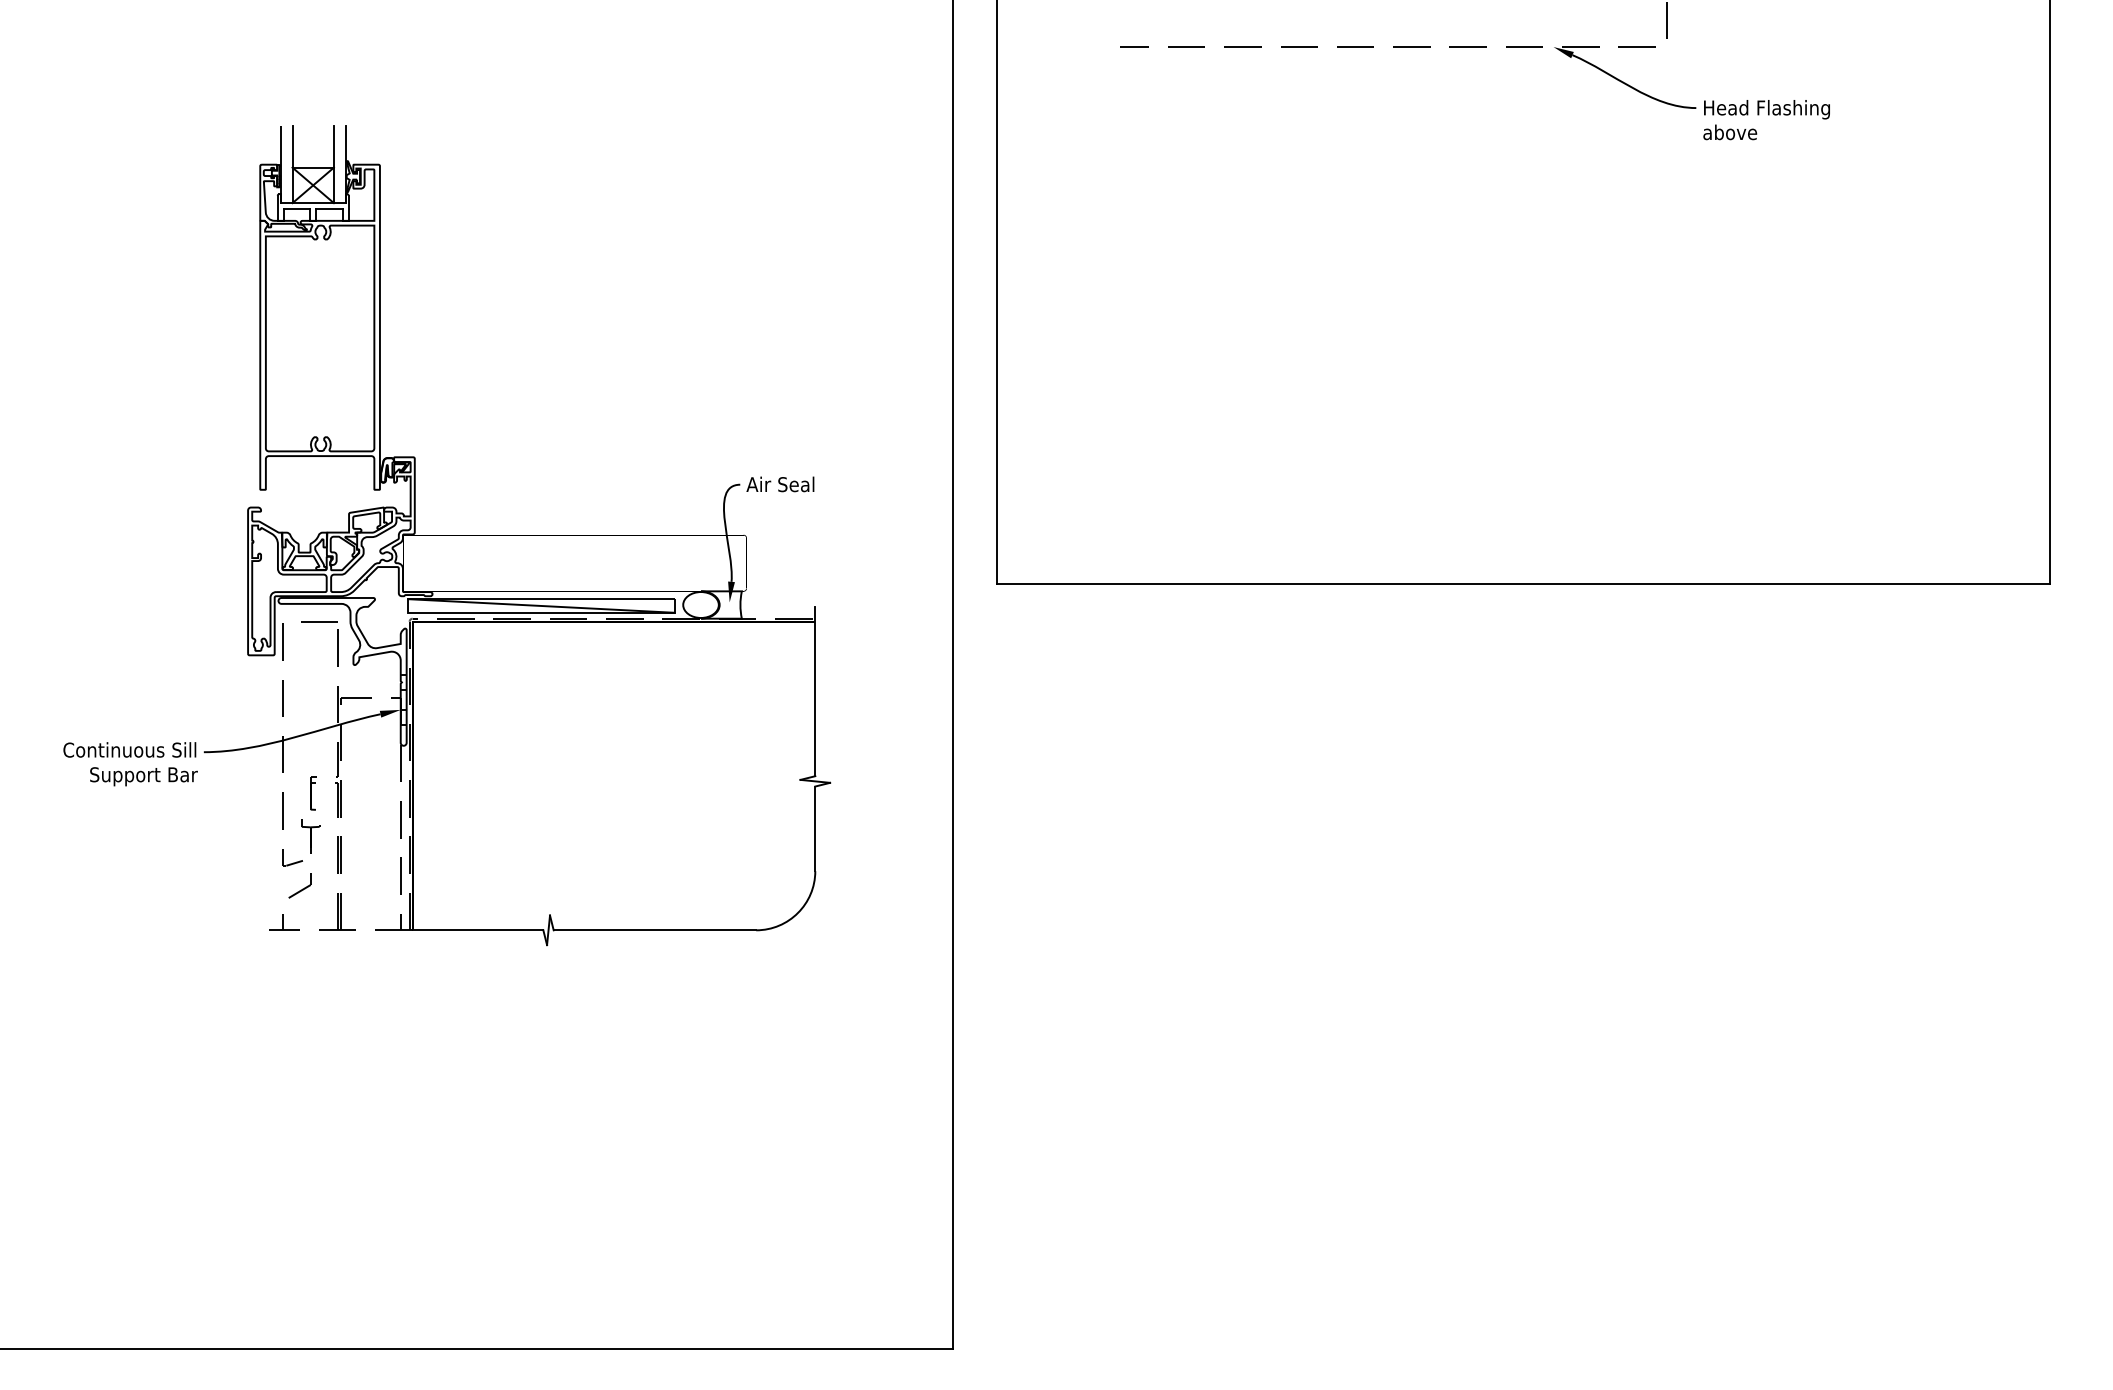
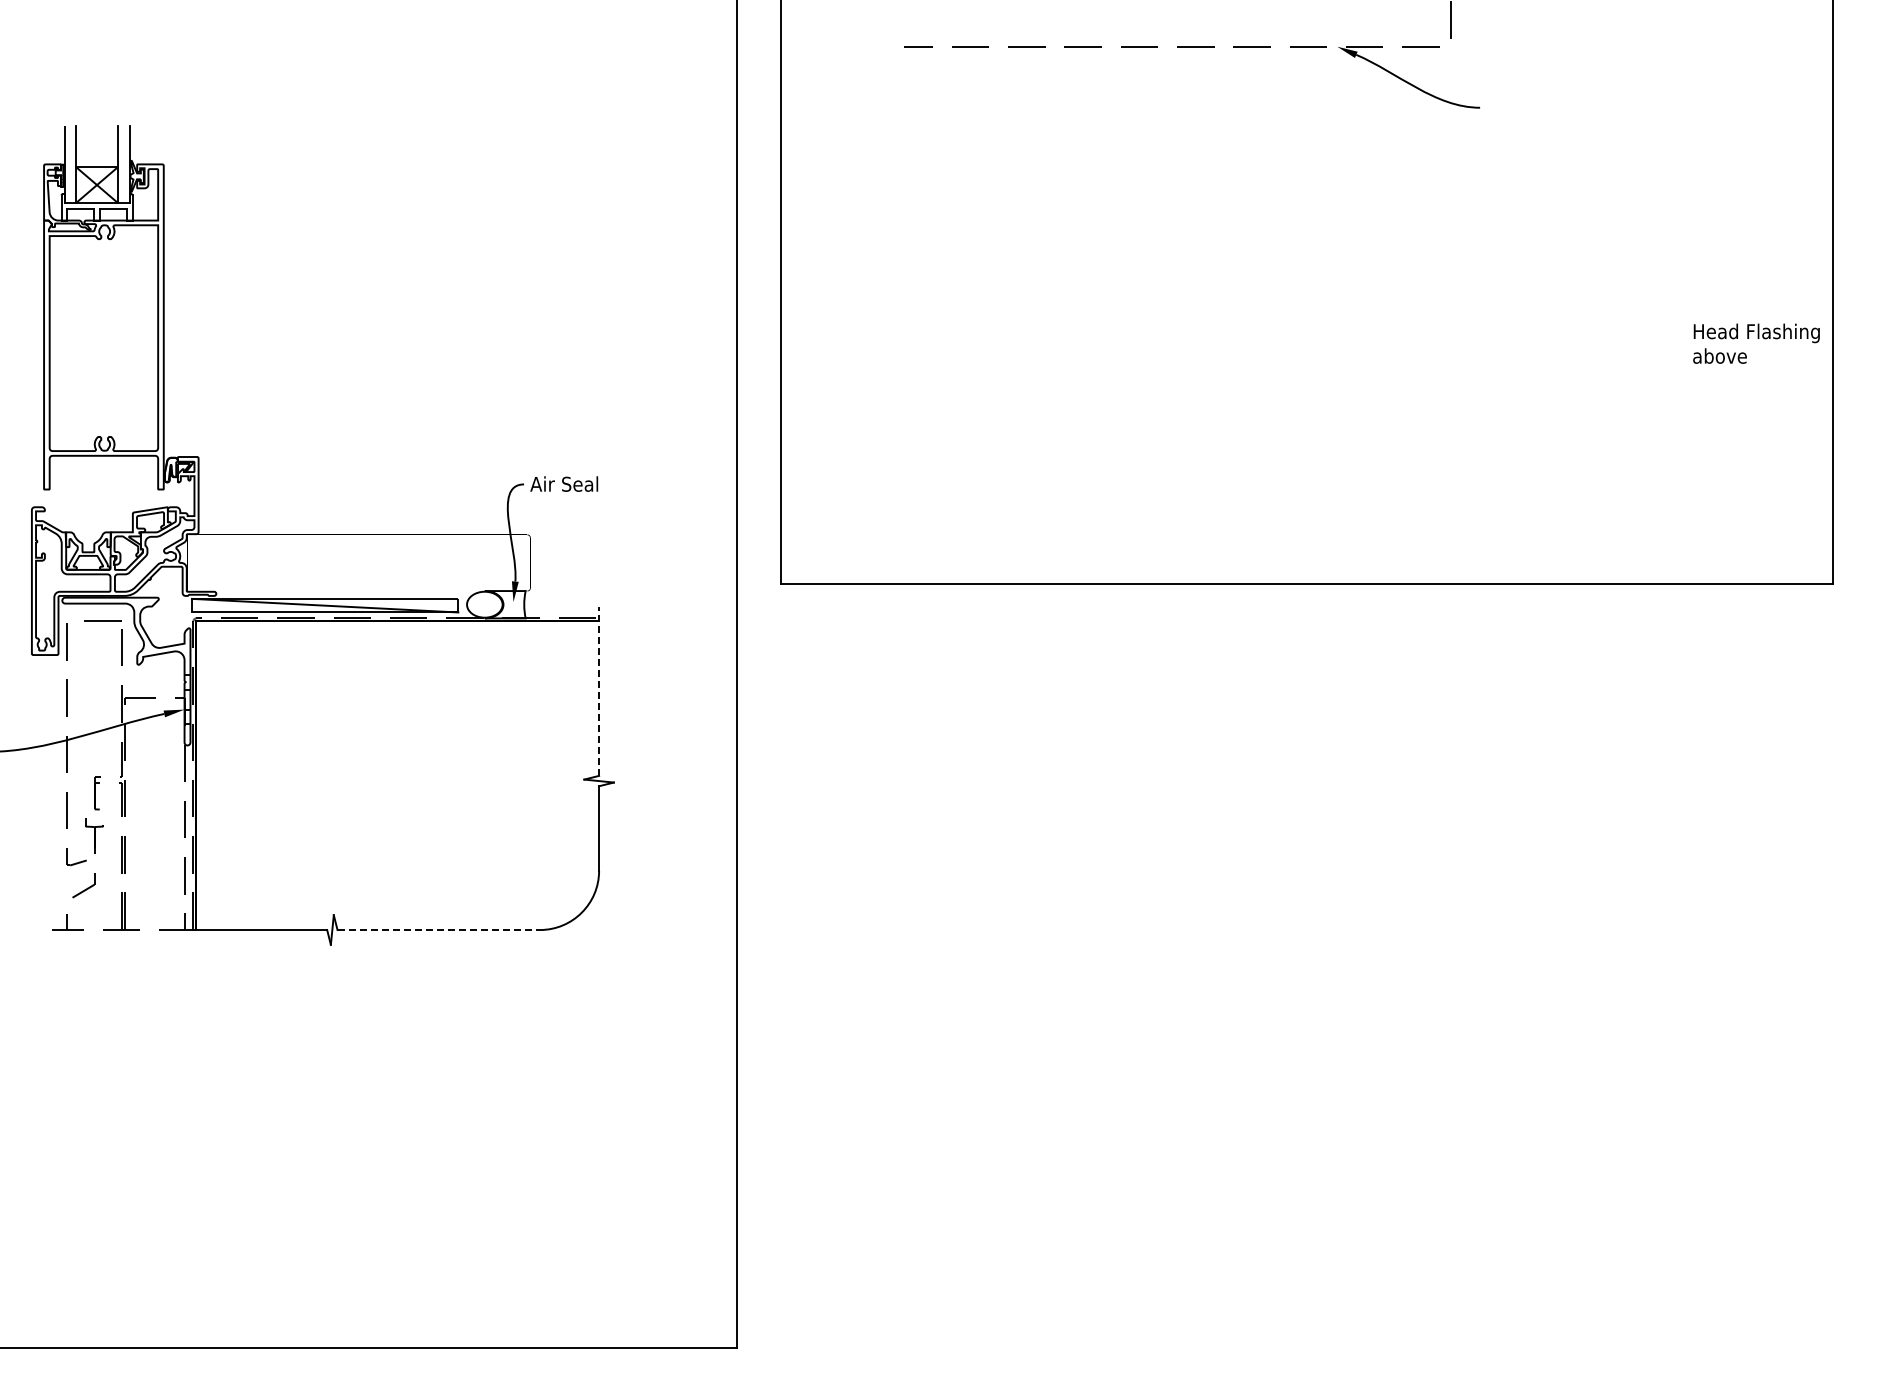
text: (1766, 120) -> (1756, 344), moved
line: (815, 691) -> (599, 691), solid -> dashed
line: (655, 930) -> (439, 930), solid -> dashed

